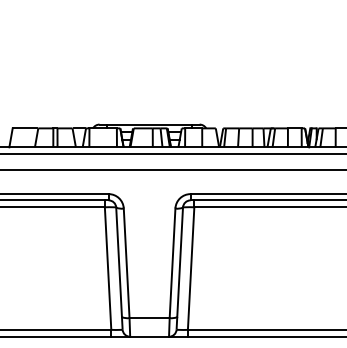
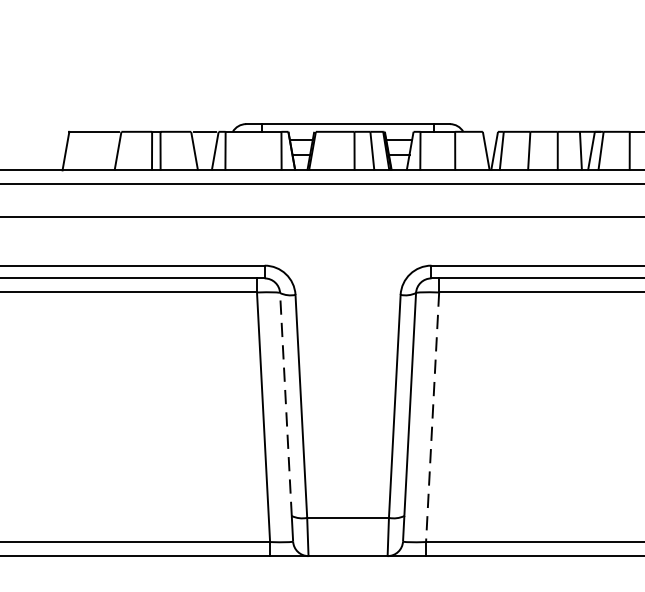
line: (119, 262) -> (286, 404), solid -> dashed
line: (191, 269) -> (433, 419), solid -> dashed

